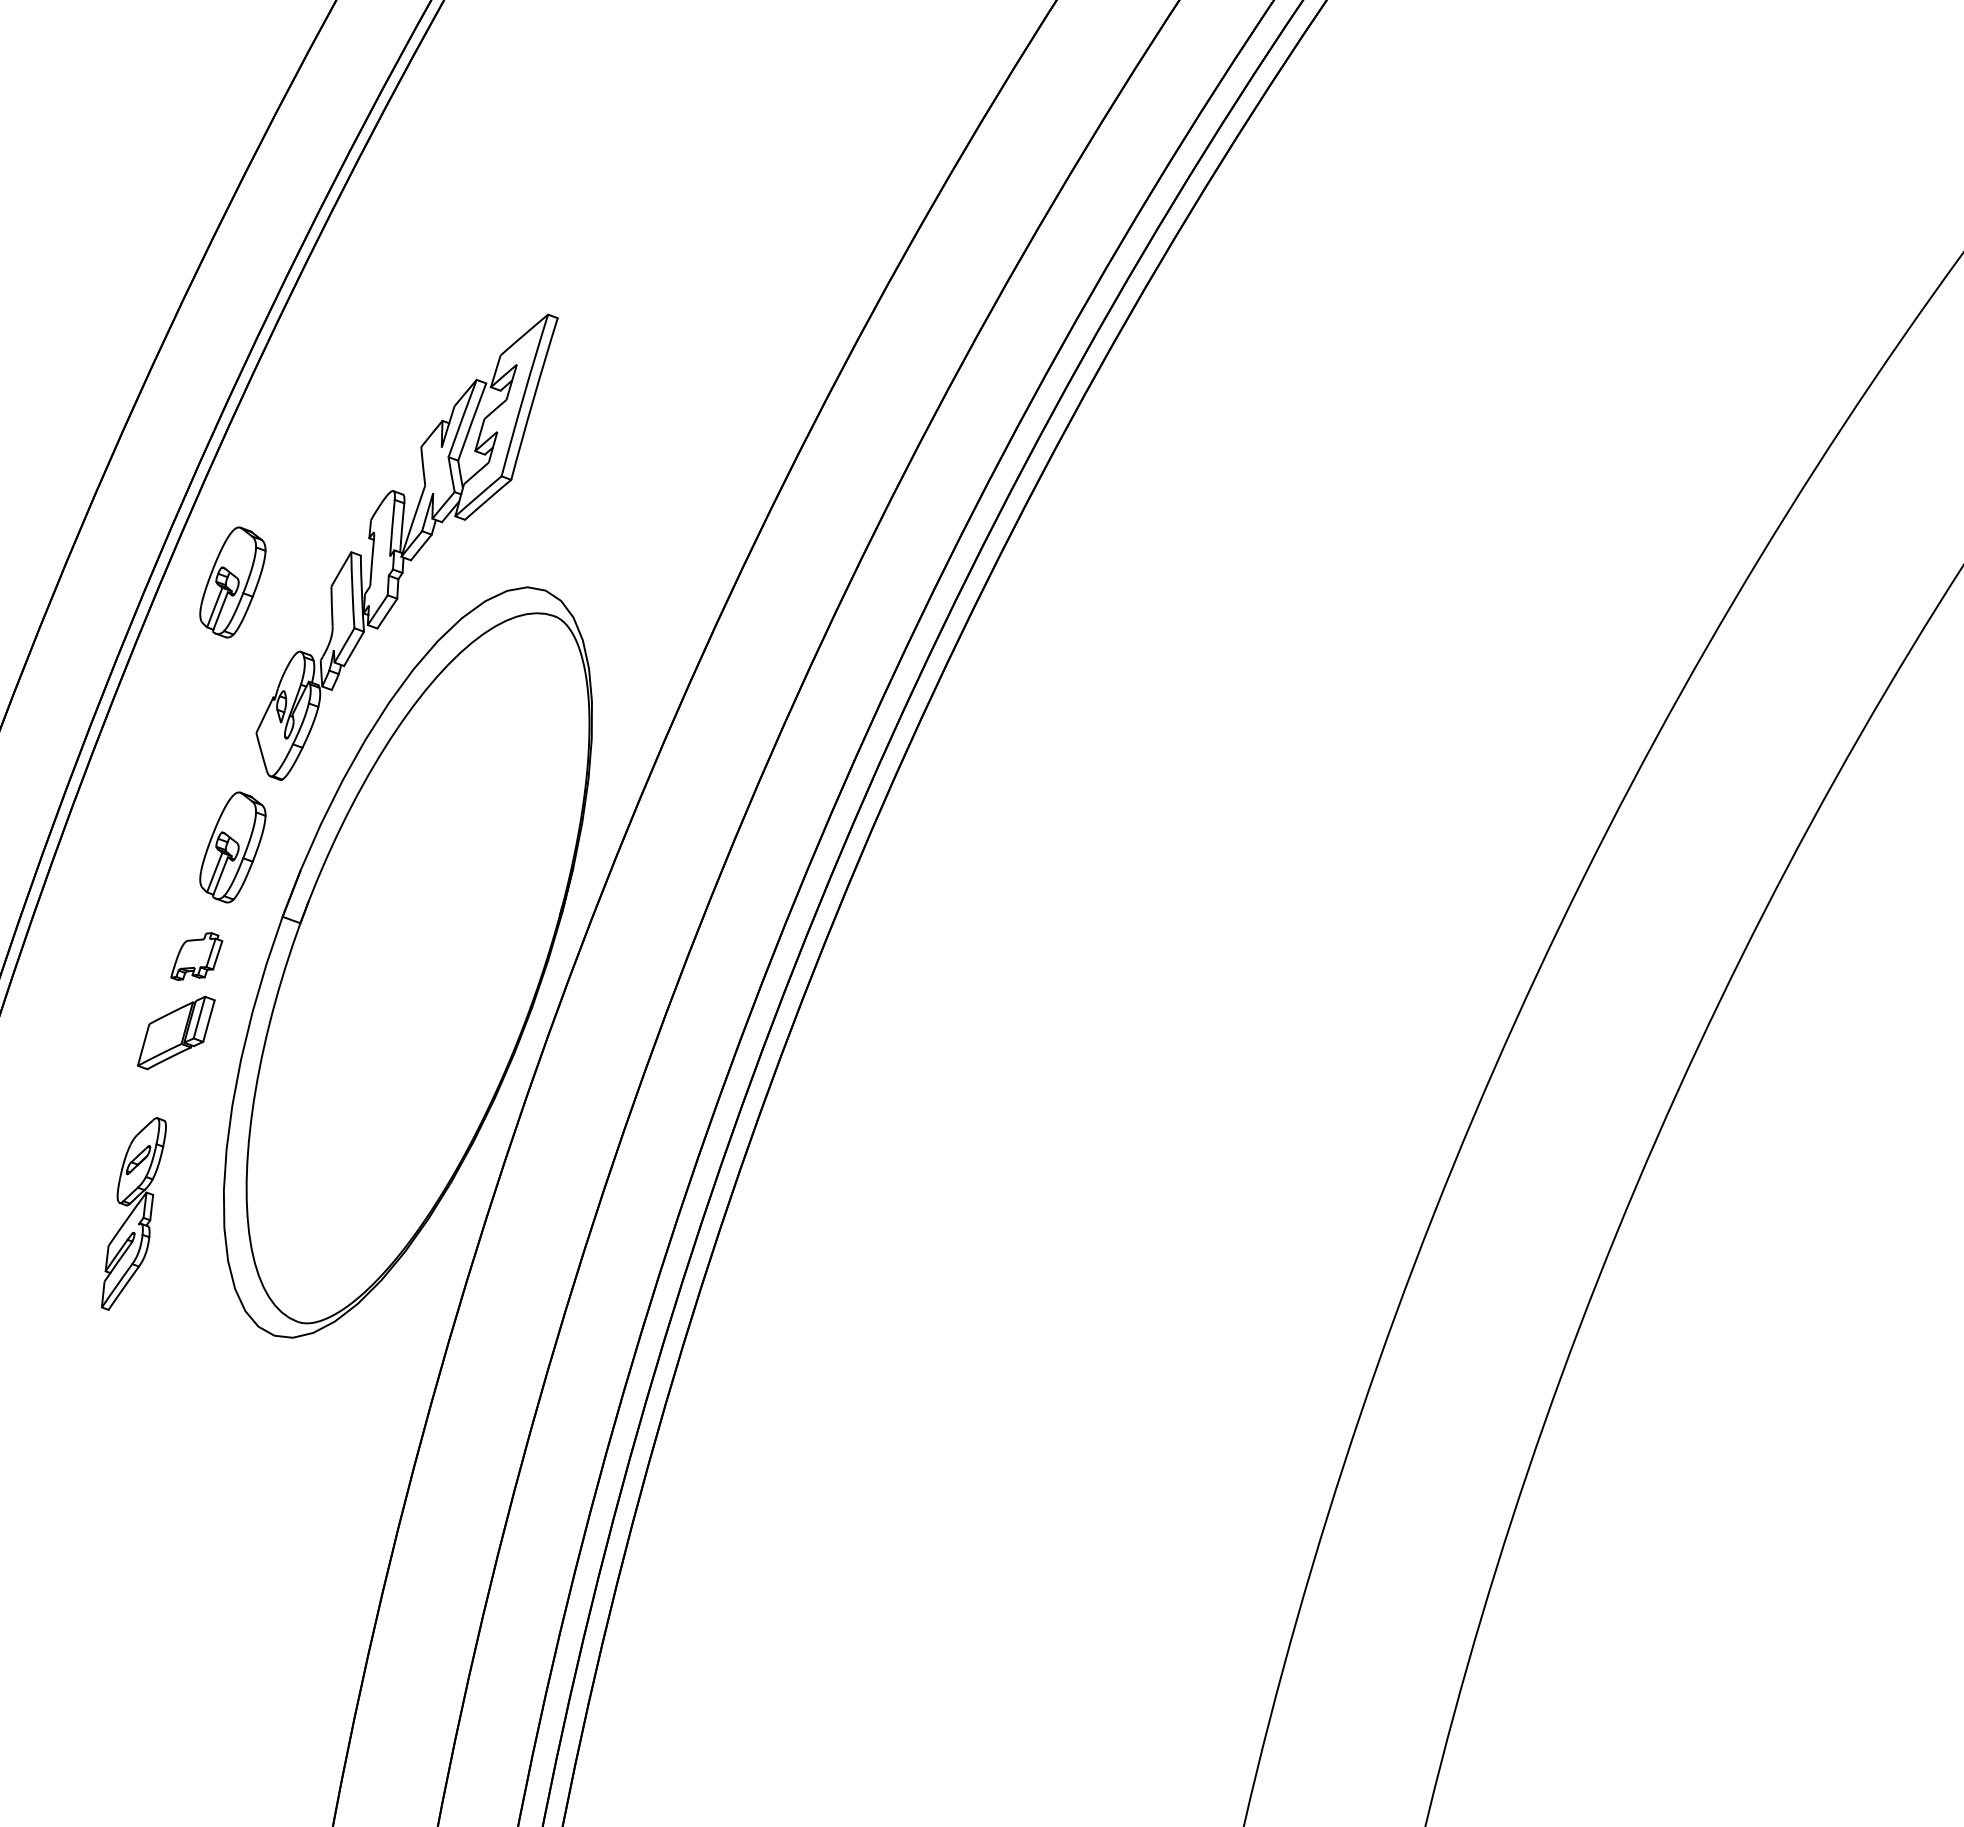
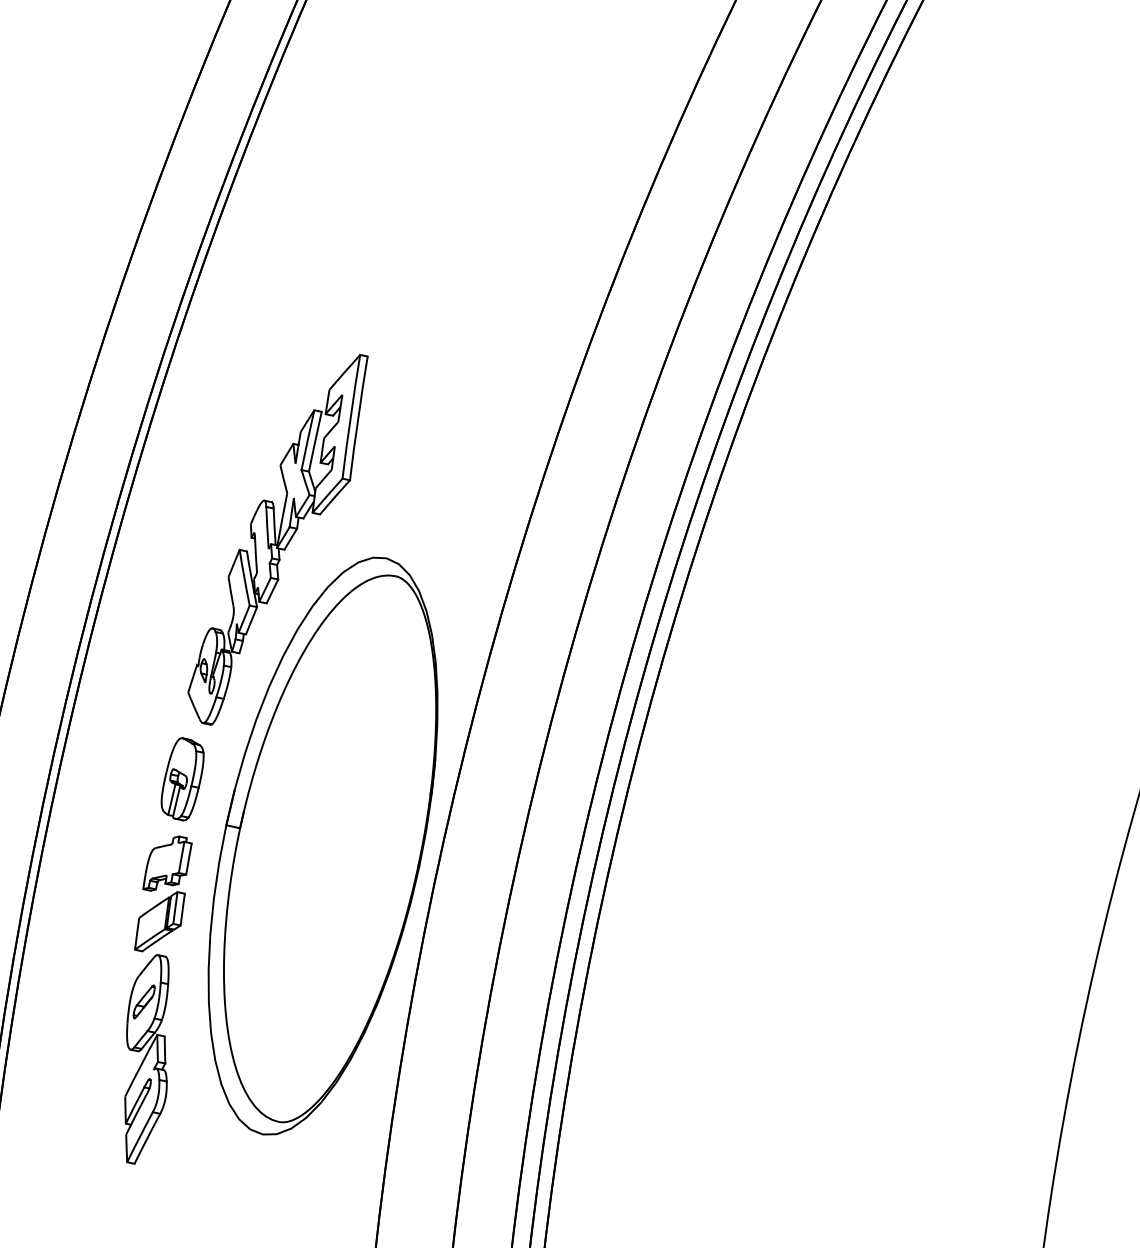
part: (232, 582) -> (155, 584), removed
part: (196, 956) -> (166, 863), size x1.43
part: (133, 1213) -> (146, 1058), size x1.43

